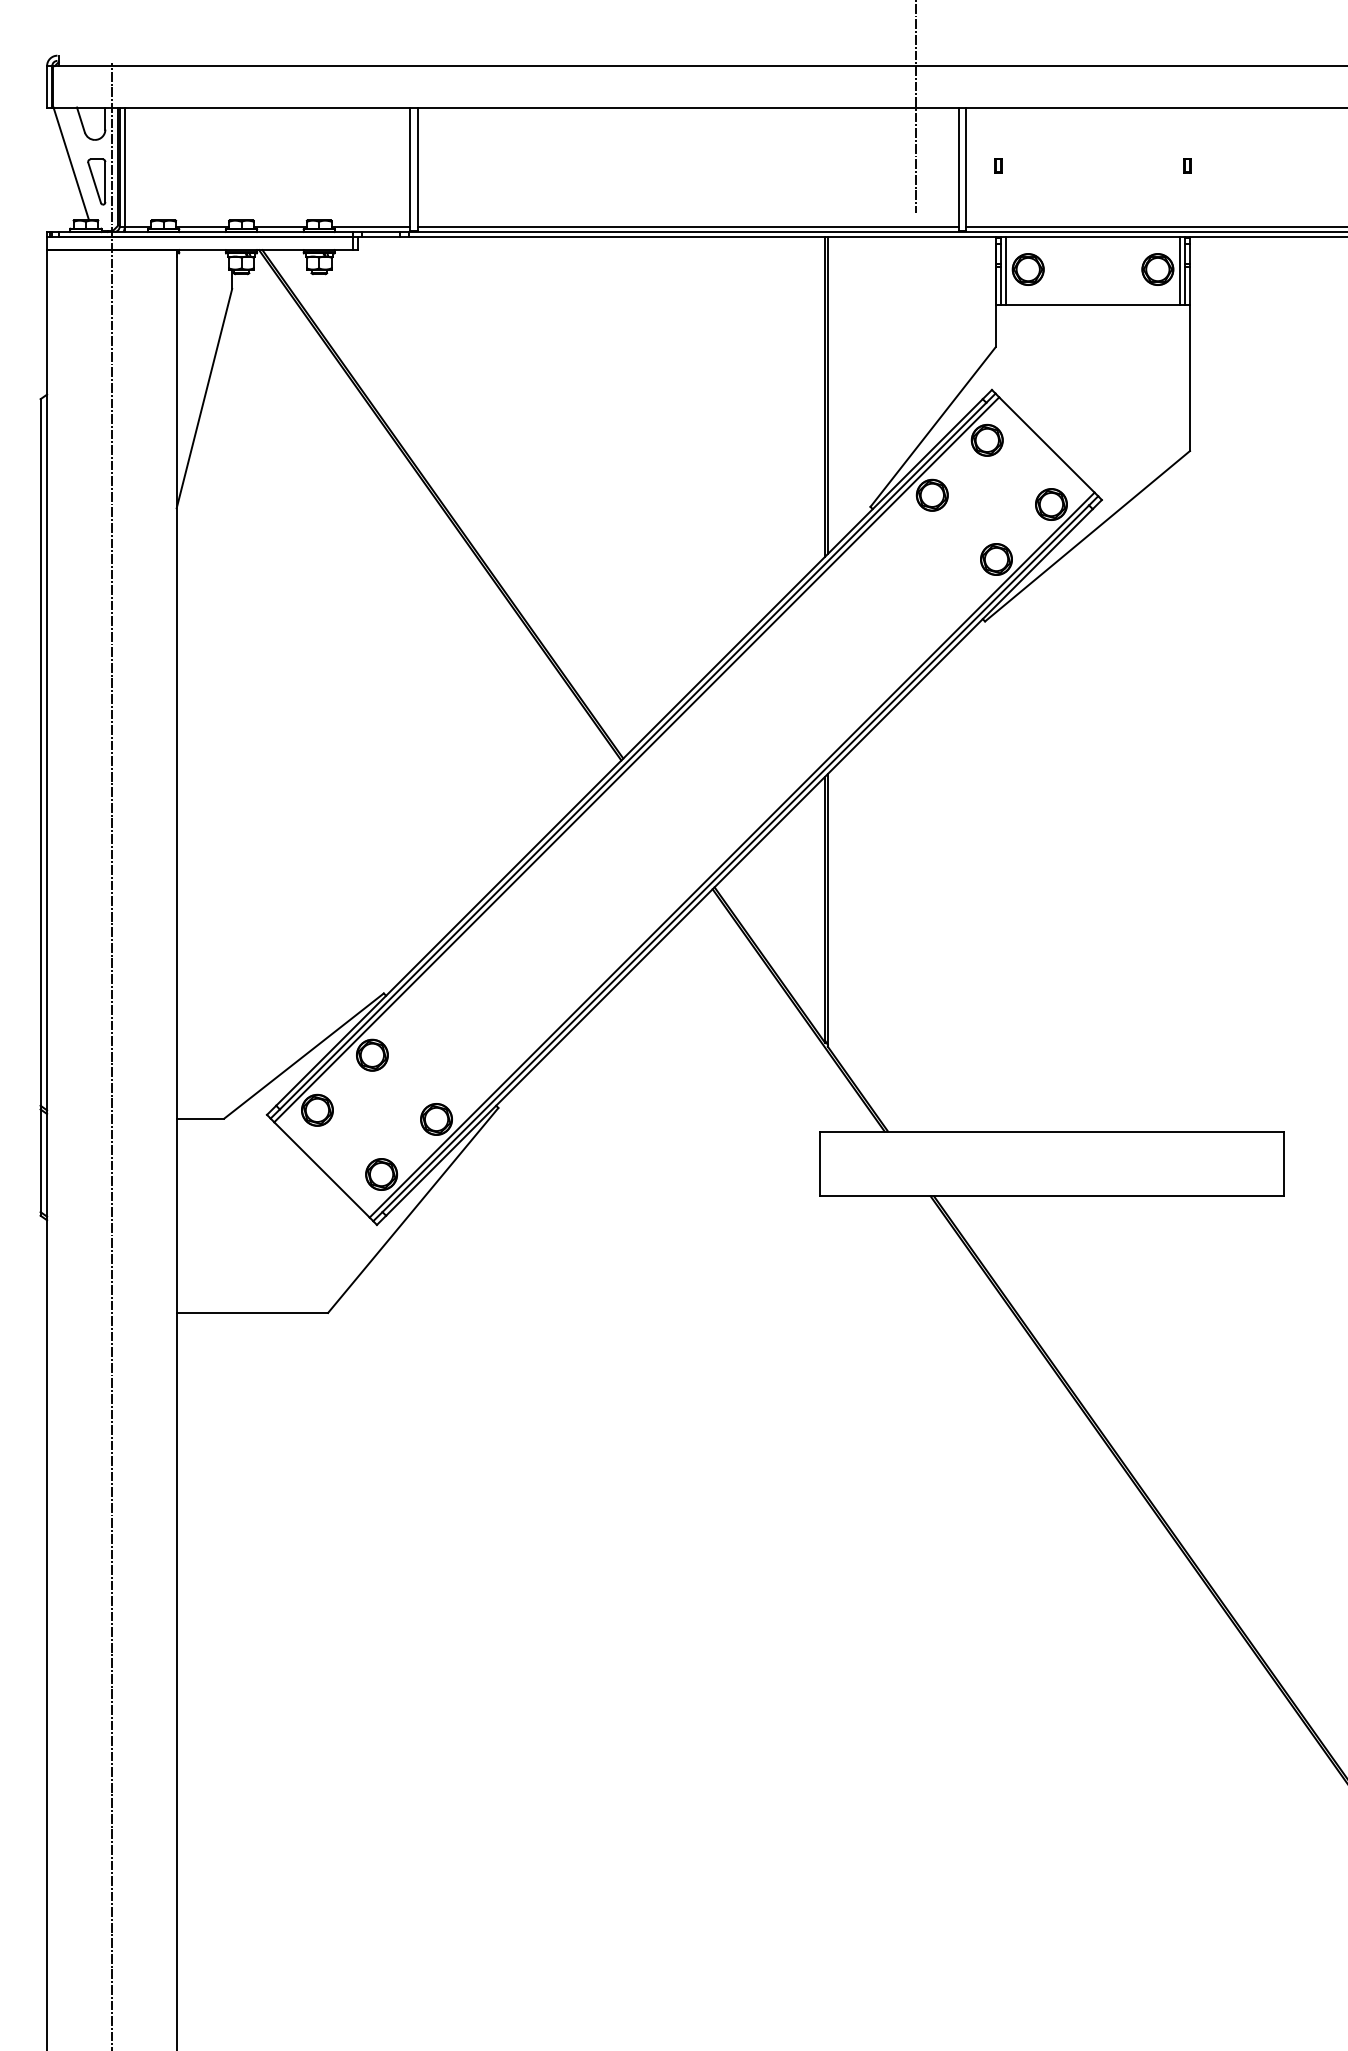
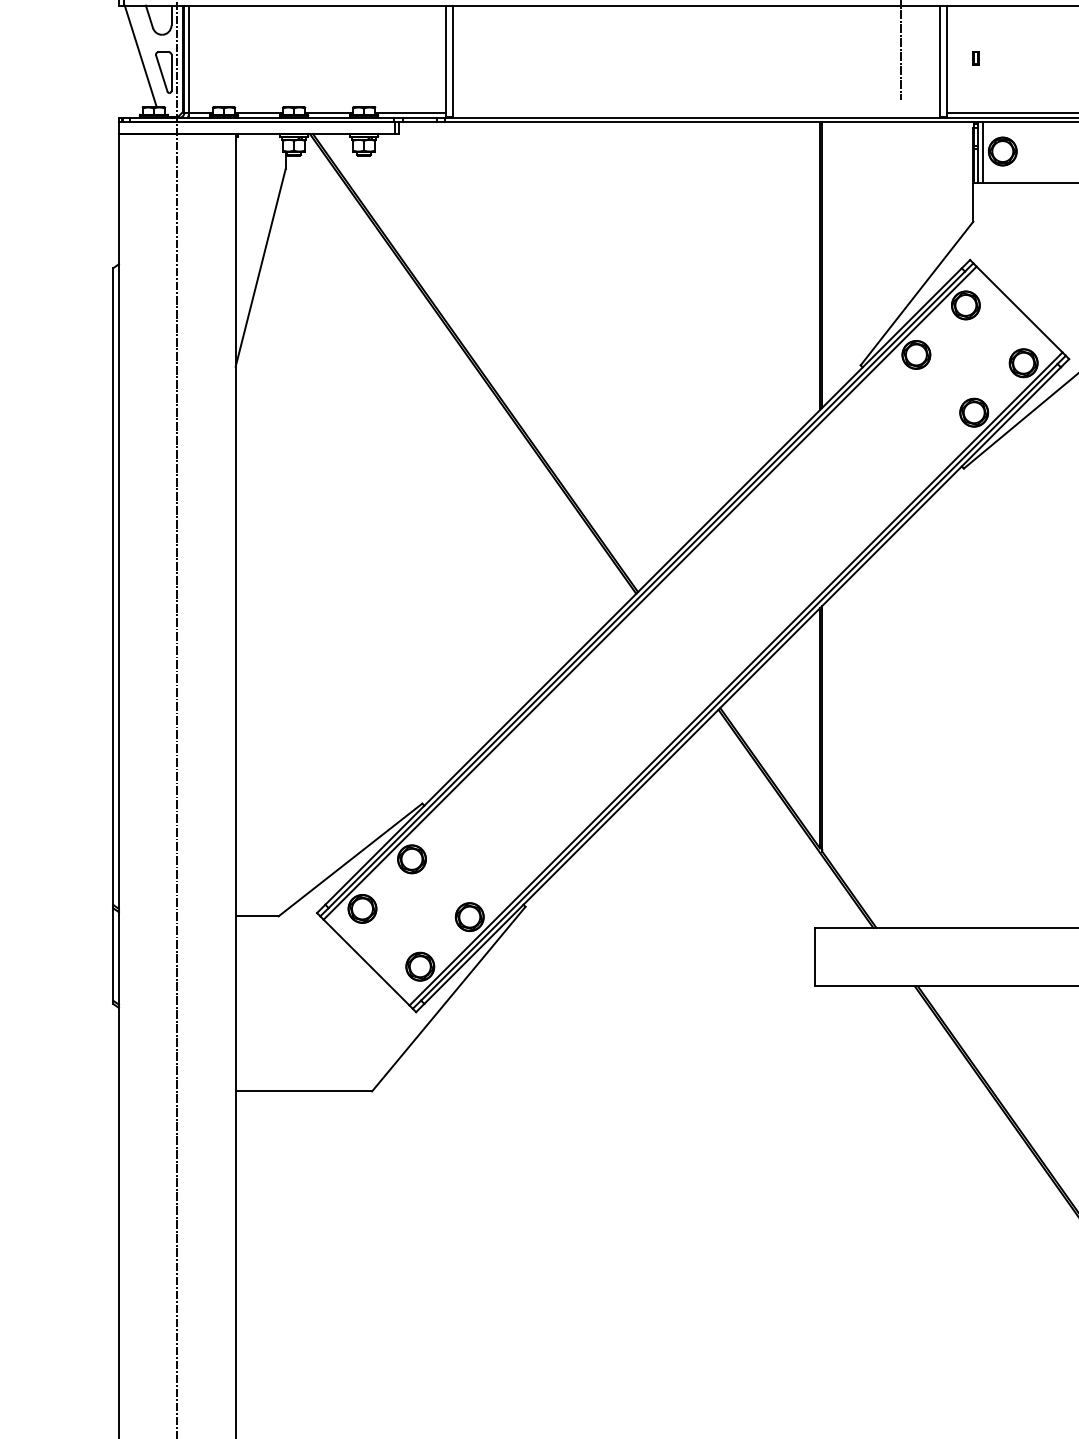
line: (687, 226) -> (695, 112), removed

